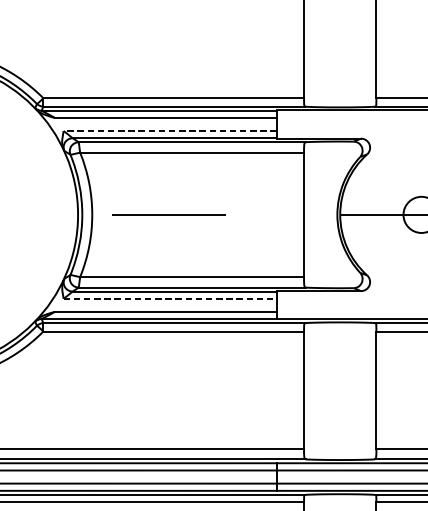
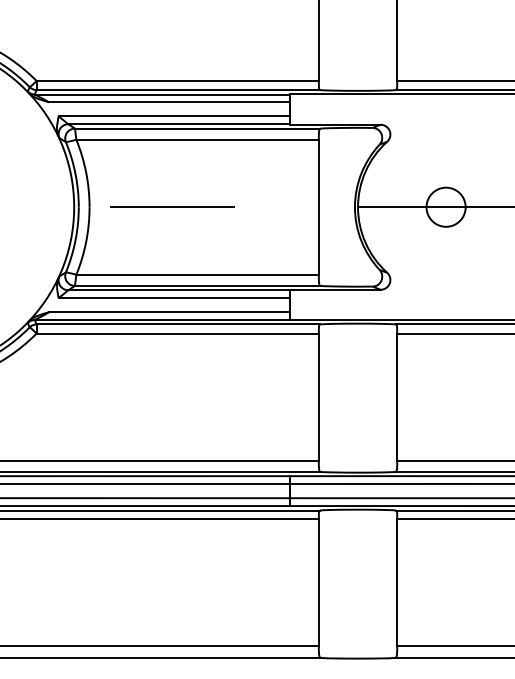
line: (169, 131) -> (173, 116), dashed -> solid
line: (170, 299) -> (174, 298), dashed -> solid

